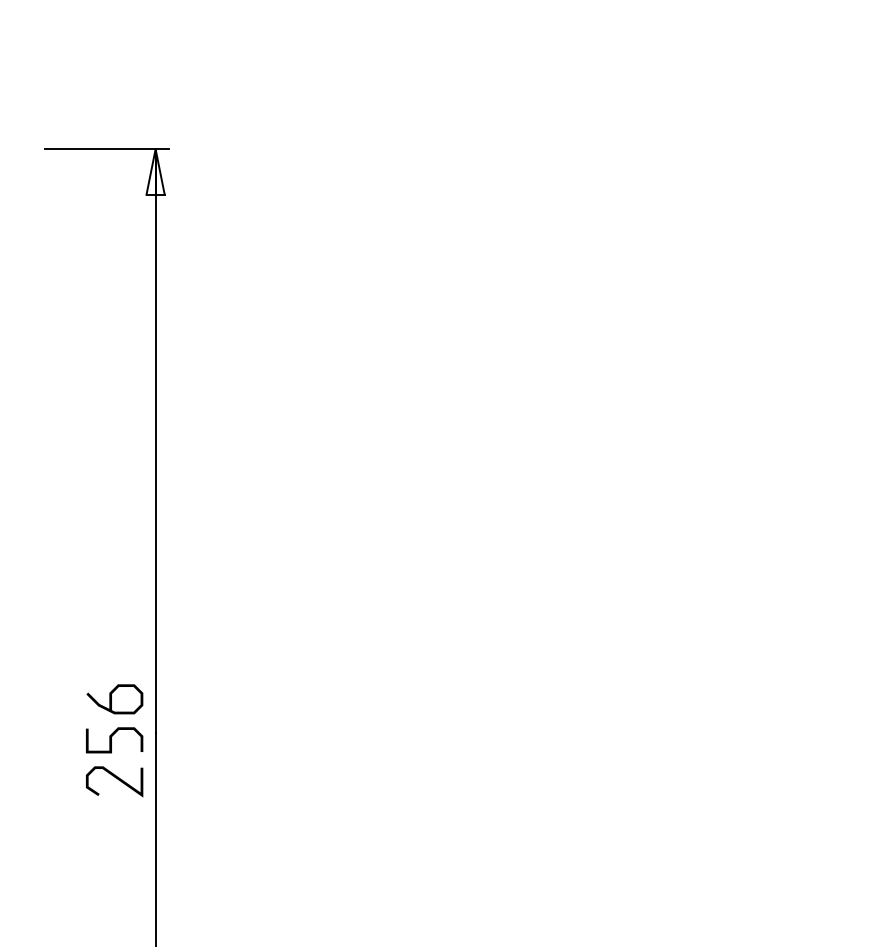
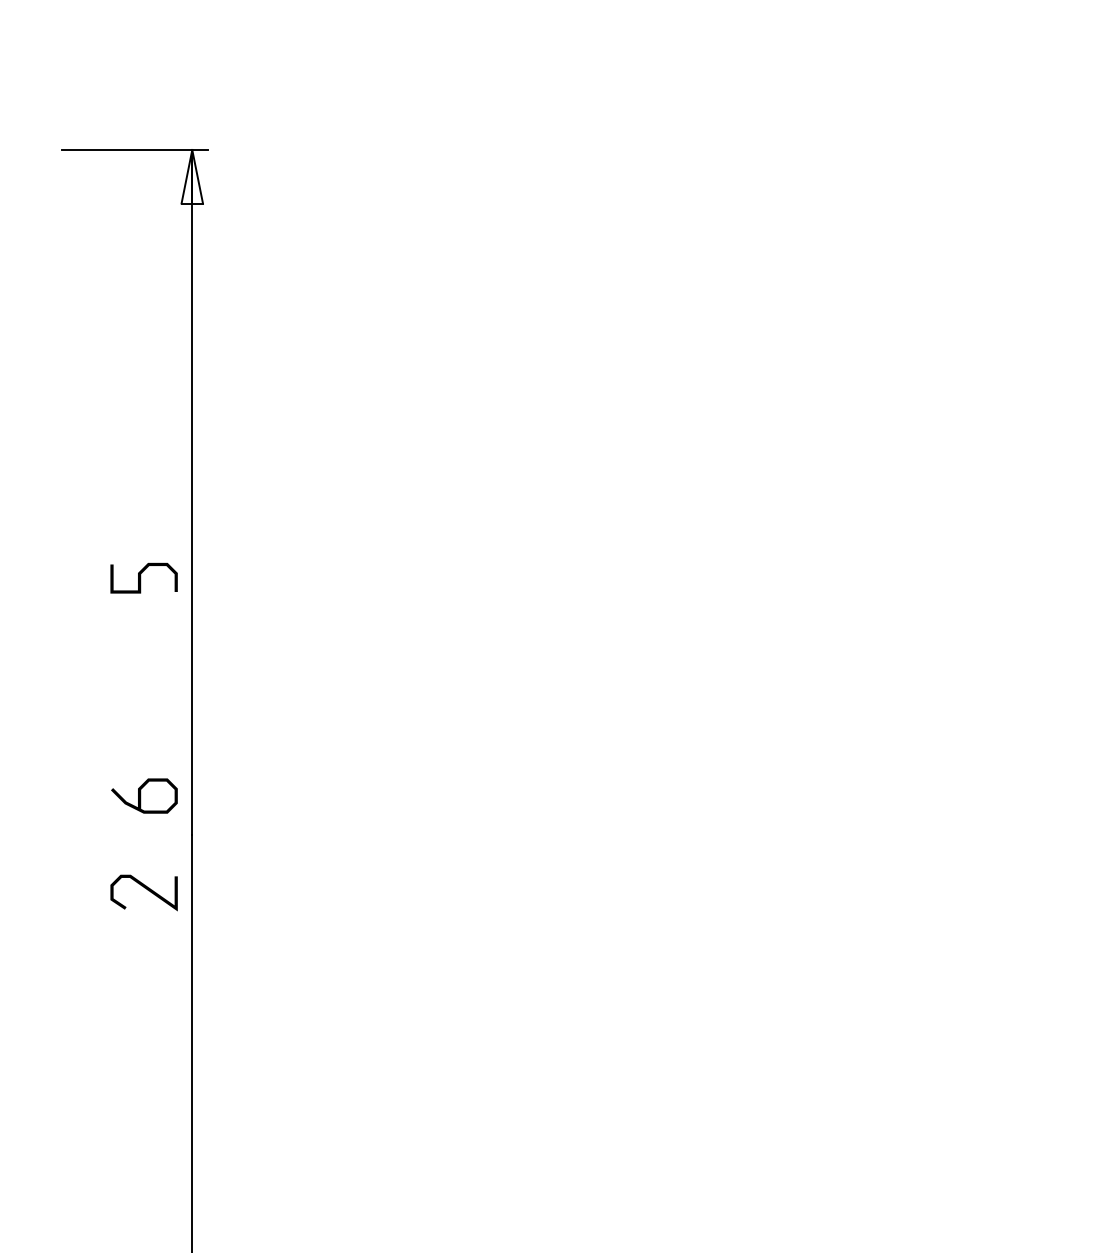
curve: (112, 739) -> (141, 577), moved

